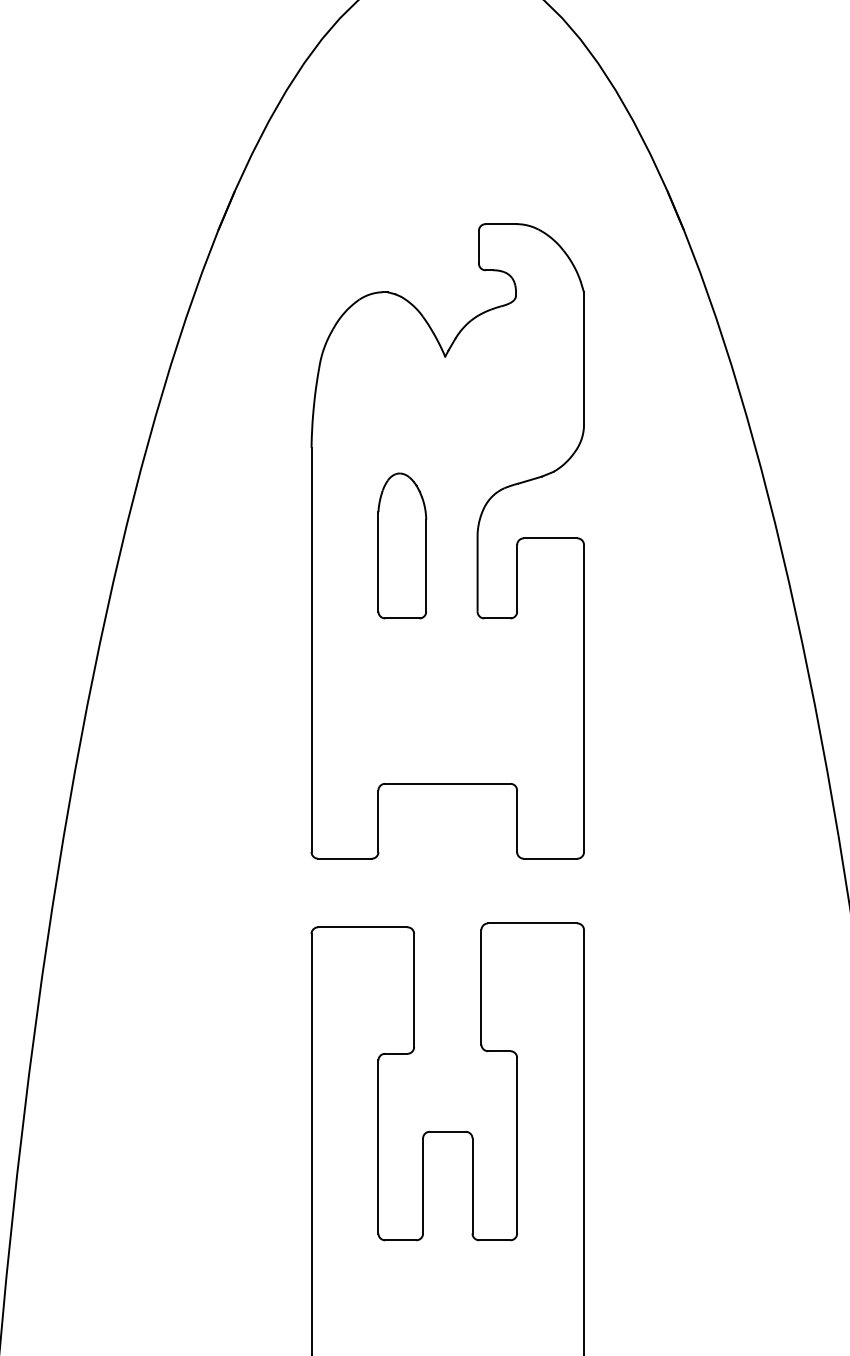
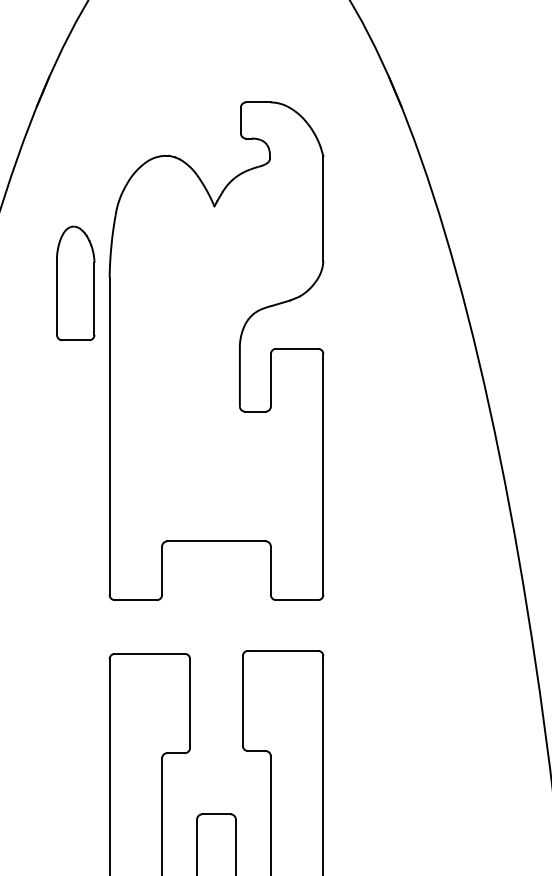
part: (402, 545) -> (75, 283), moved

